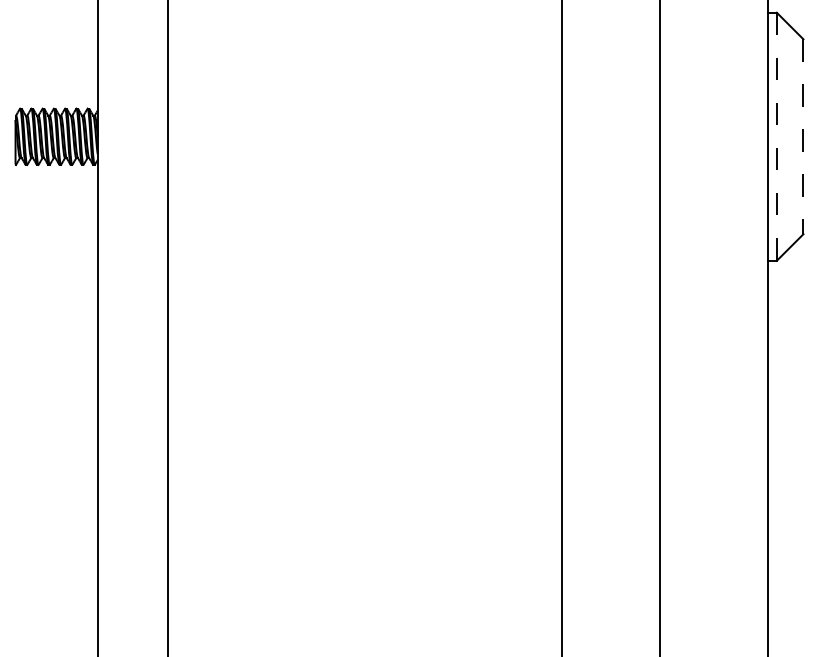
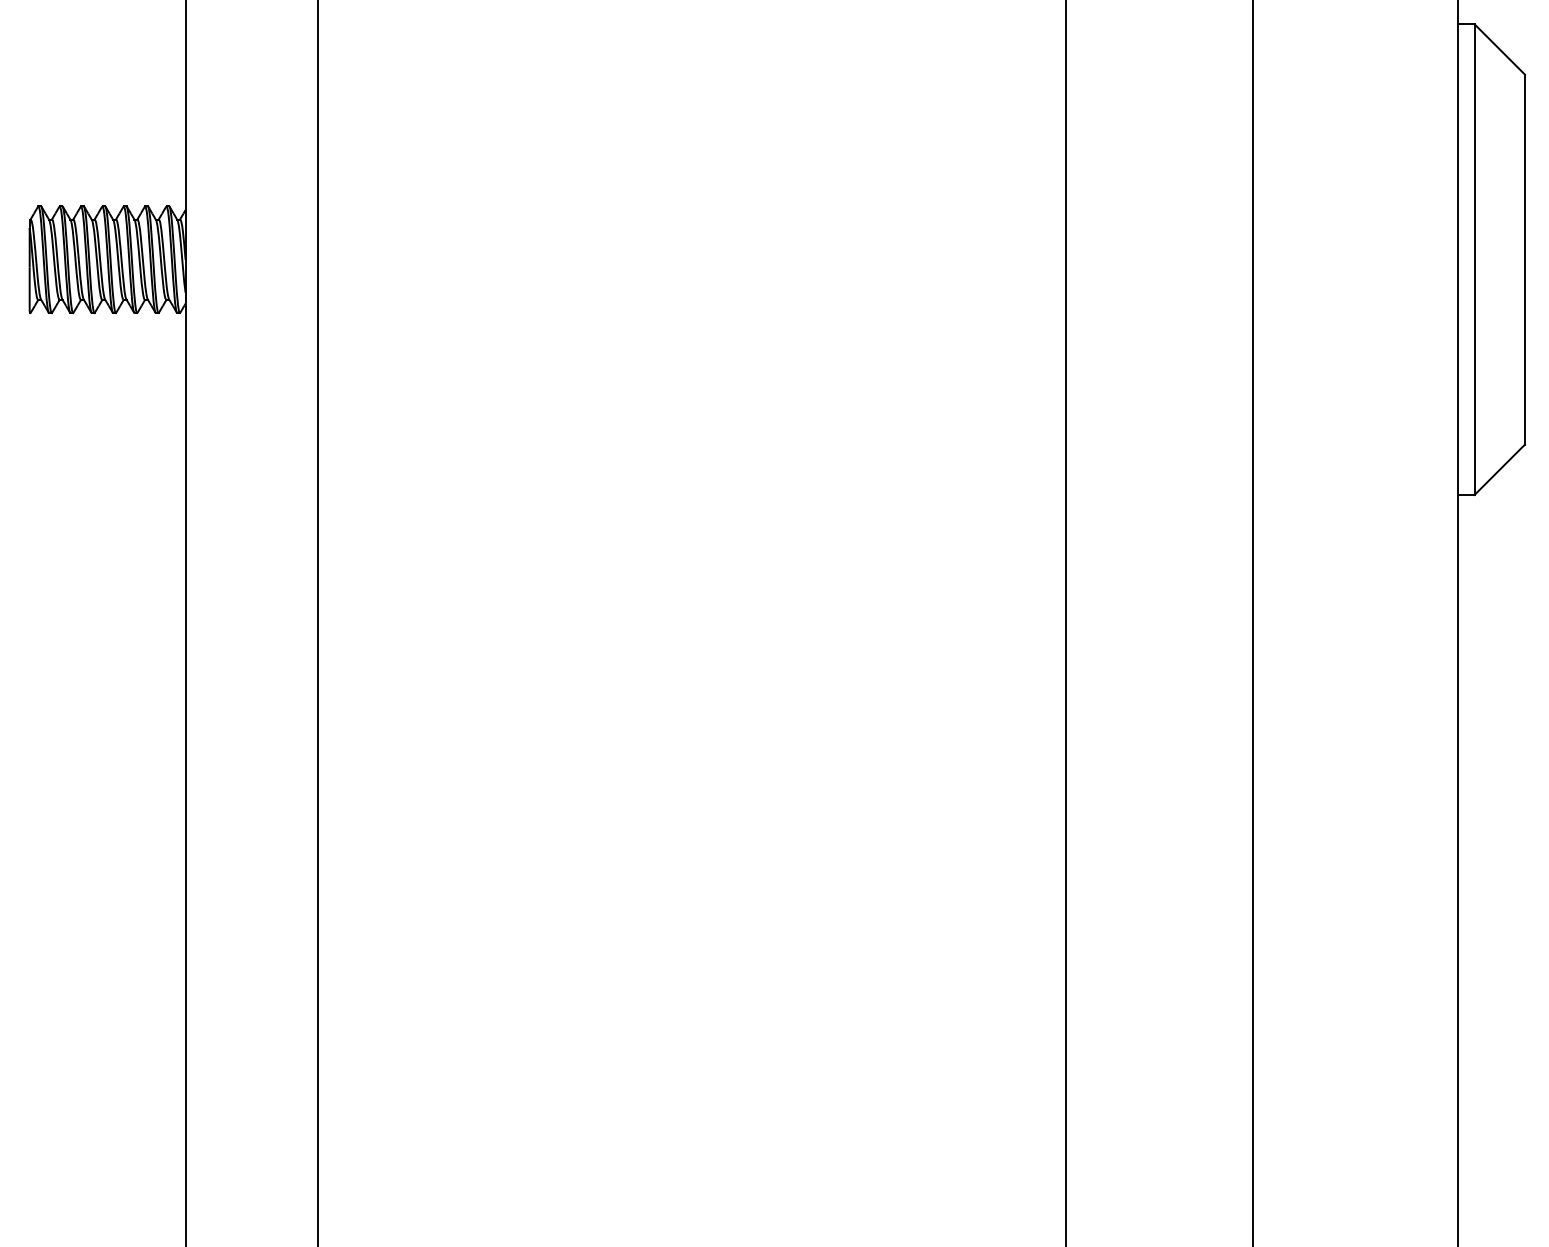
line: (776, 137) -> (1473, 261), dashed -> solid
line: (803, 137) -> (1525, 261), dashed -> solid

